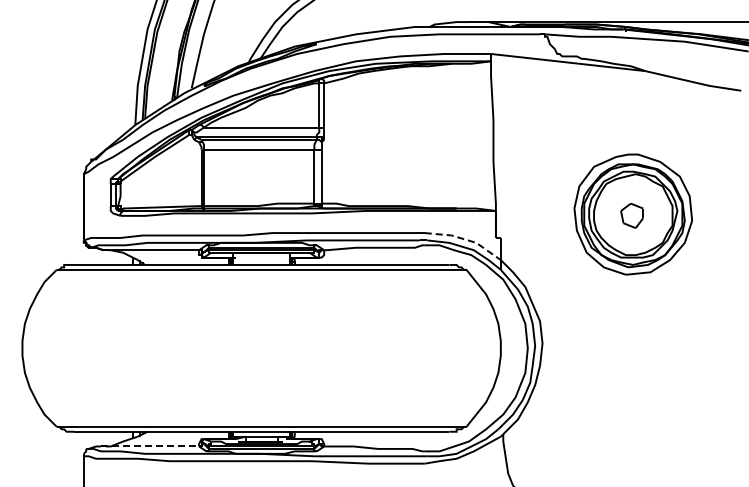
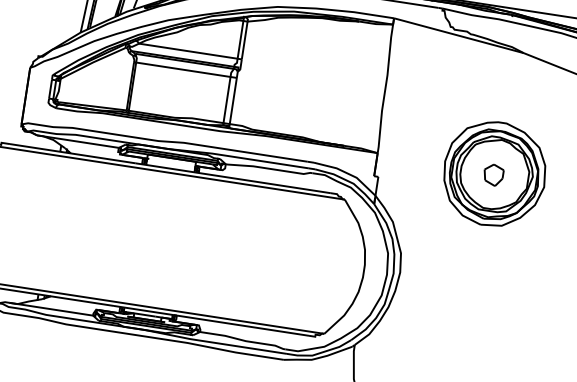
line: (464, 239) -> (347, 173), dashed -> solid
line: (150, 446) -> (51, 309), dashed -> solid

